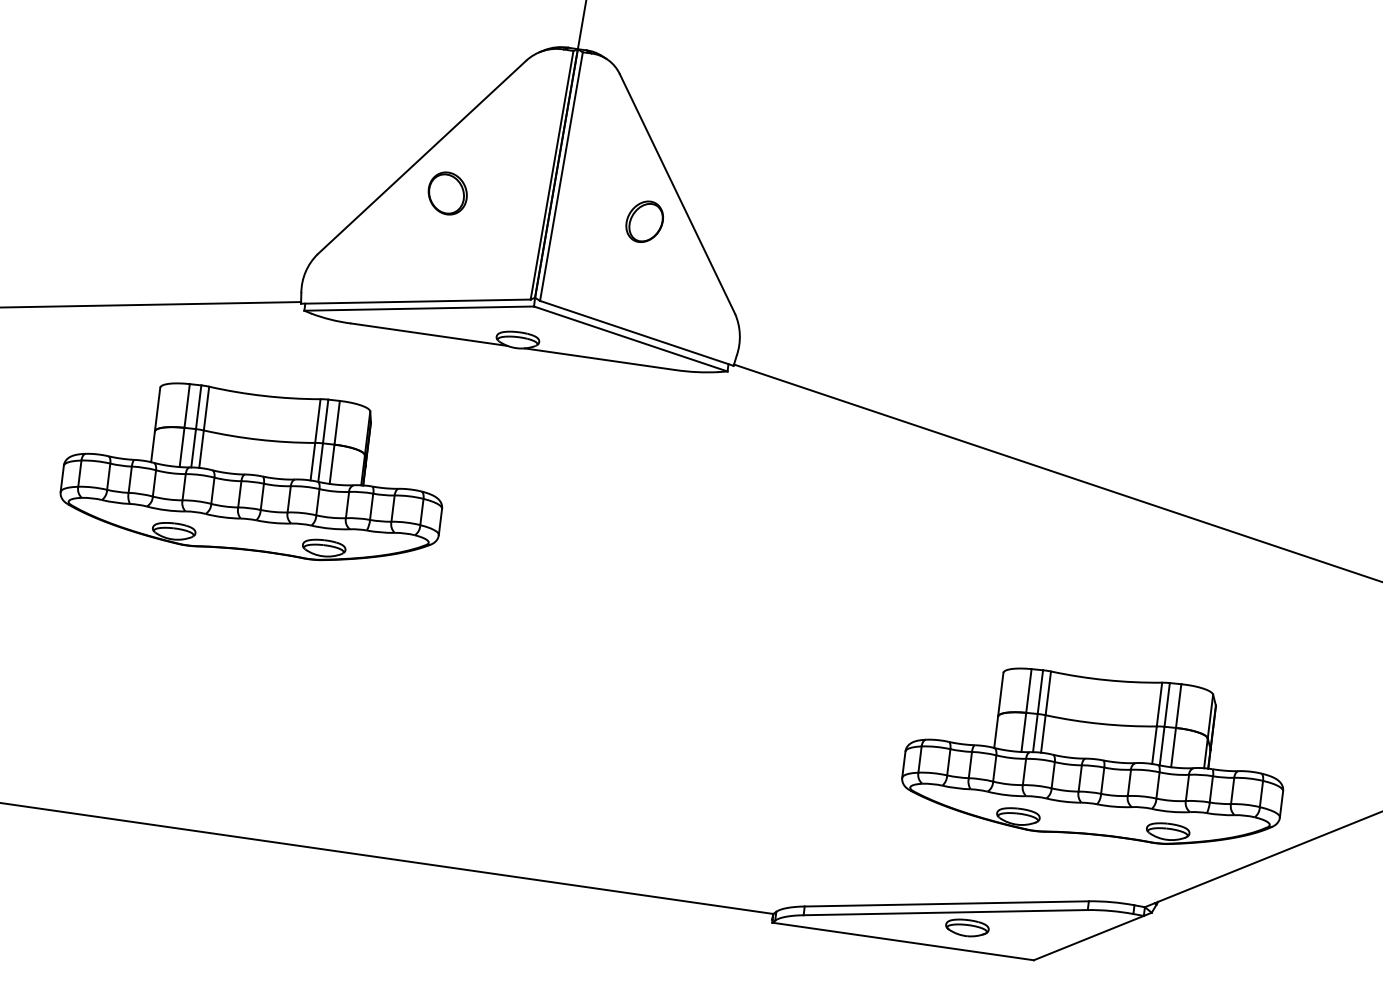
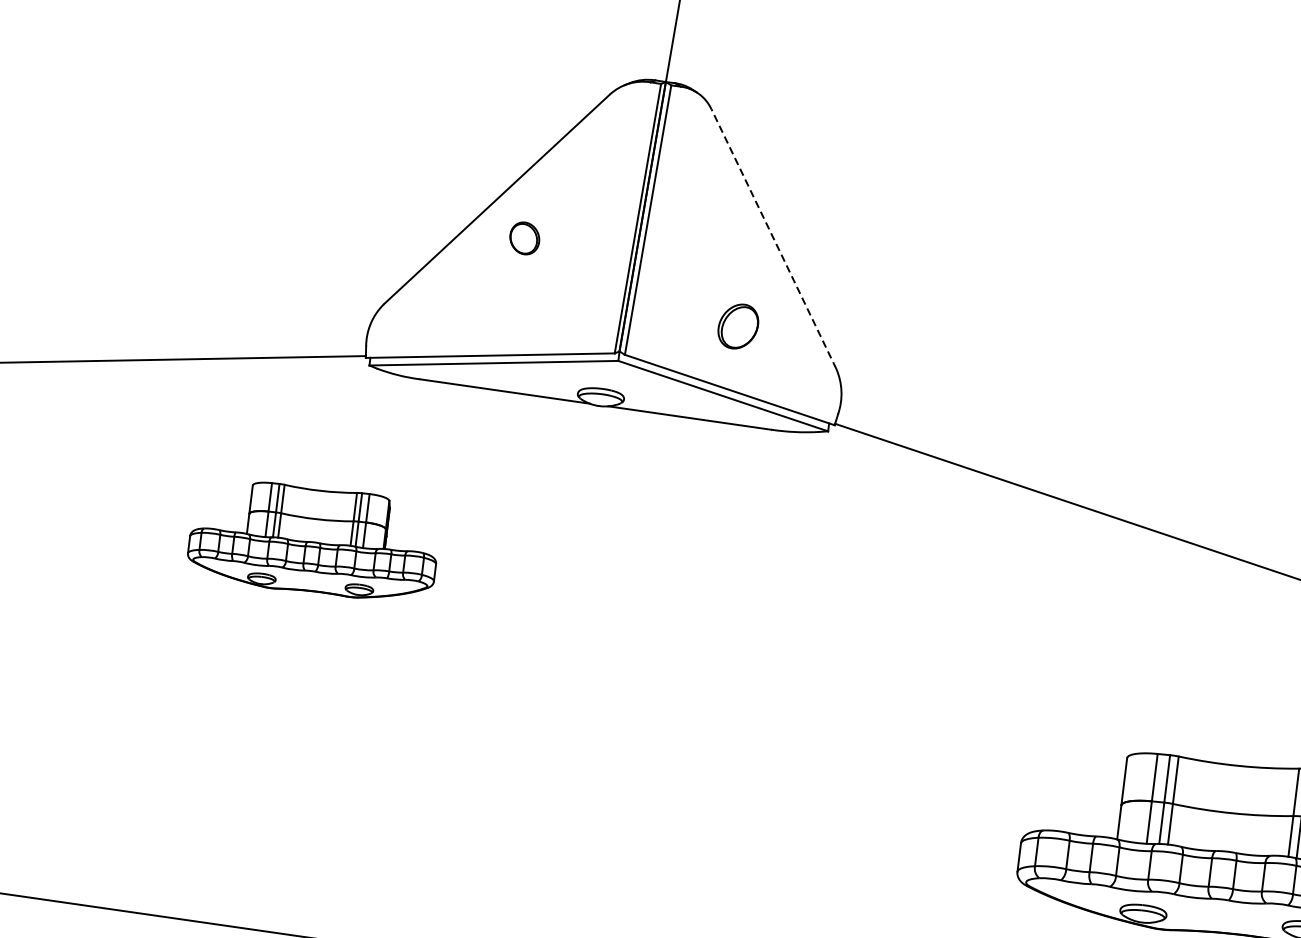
part: (447, 193) -> (524, 238), size x0.7
line: (677, 193) -> (773, 238), solid -> dashed
part: (644, 221) -> (738, 326), moved
part: (251, 471) -> (312, 539), size x0.6

